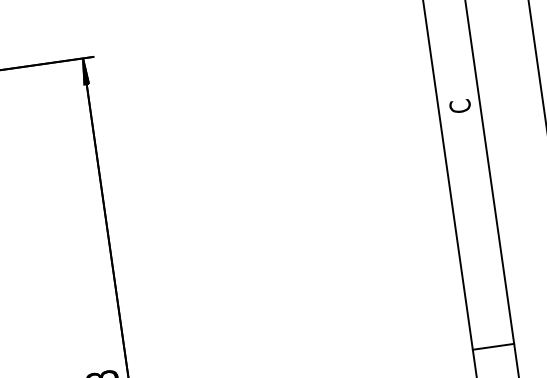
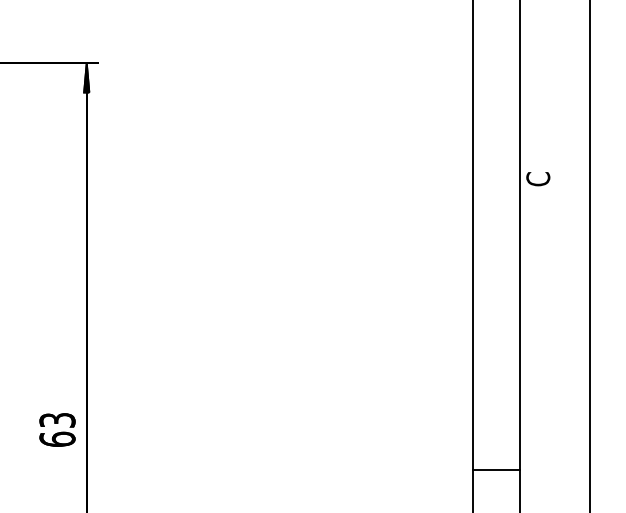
text: (460, 106) -> (538, 179), moved
line: (492, 346) -> (495, 469), moved

